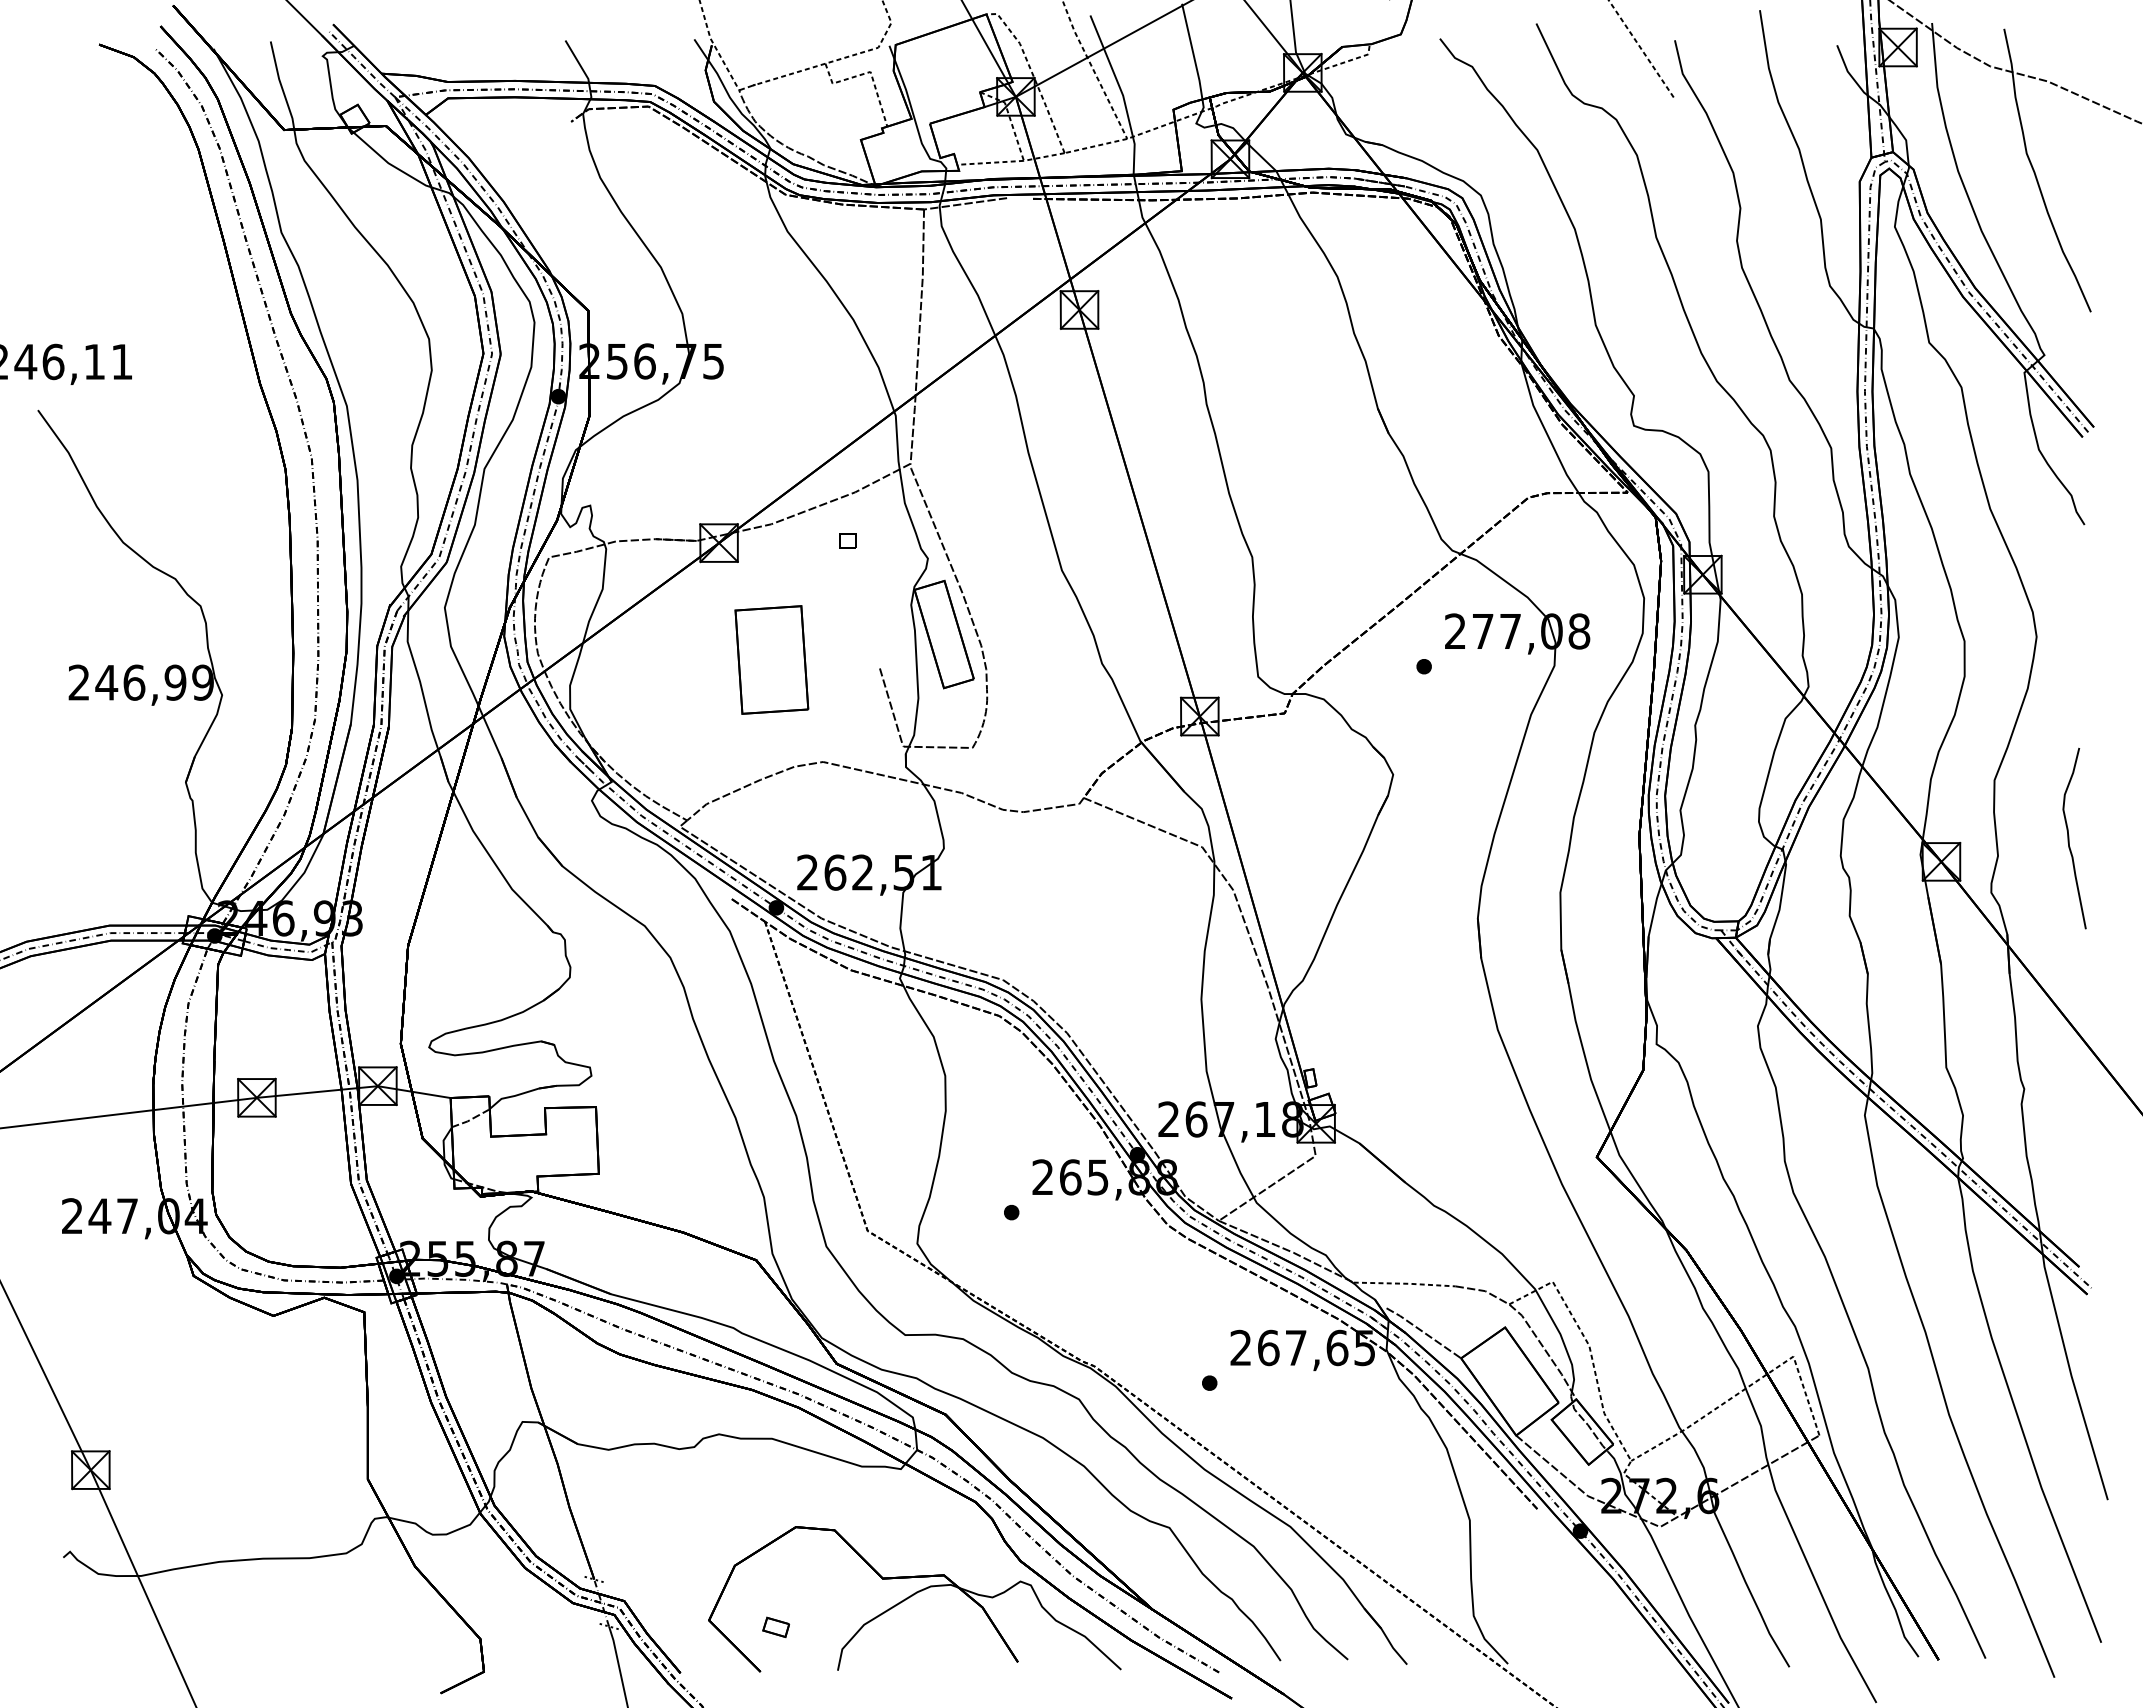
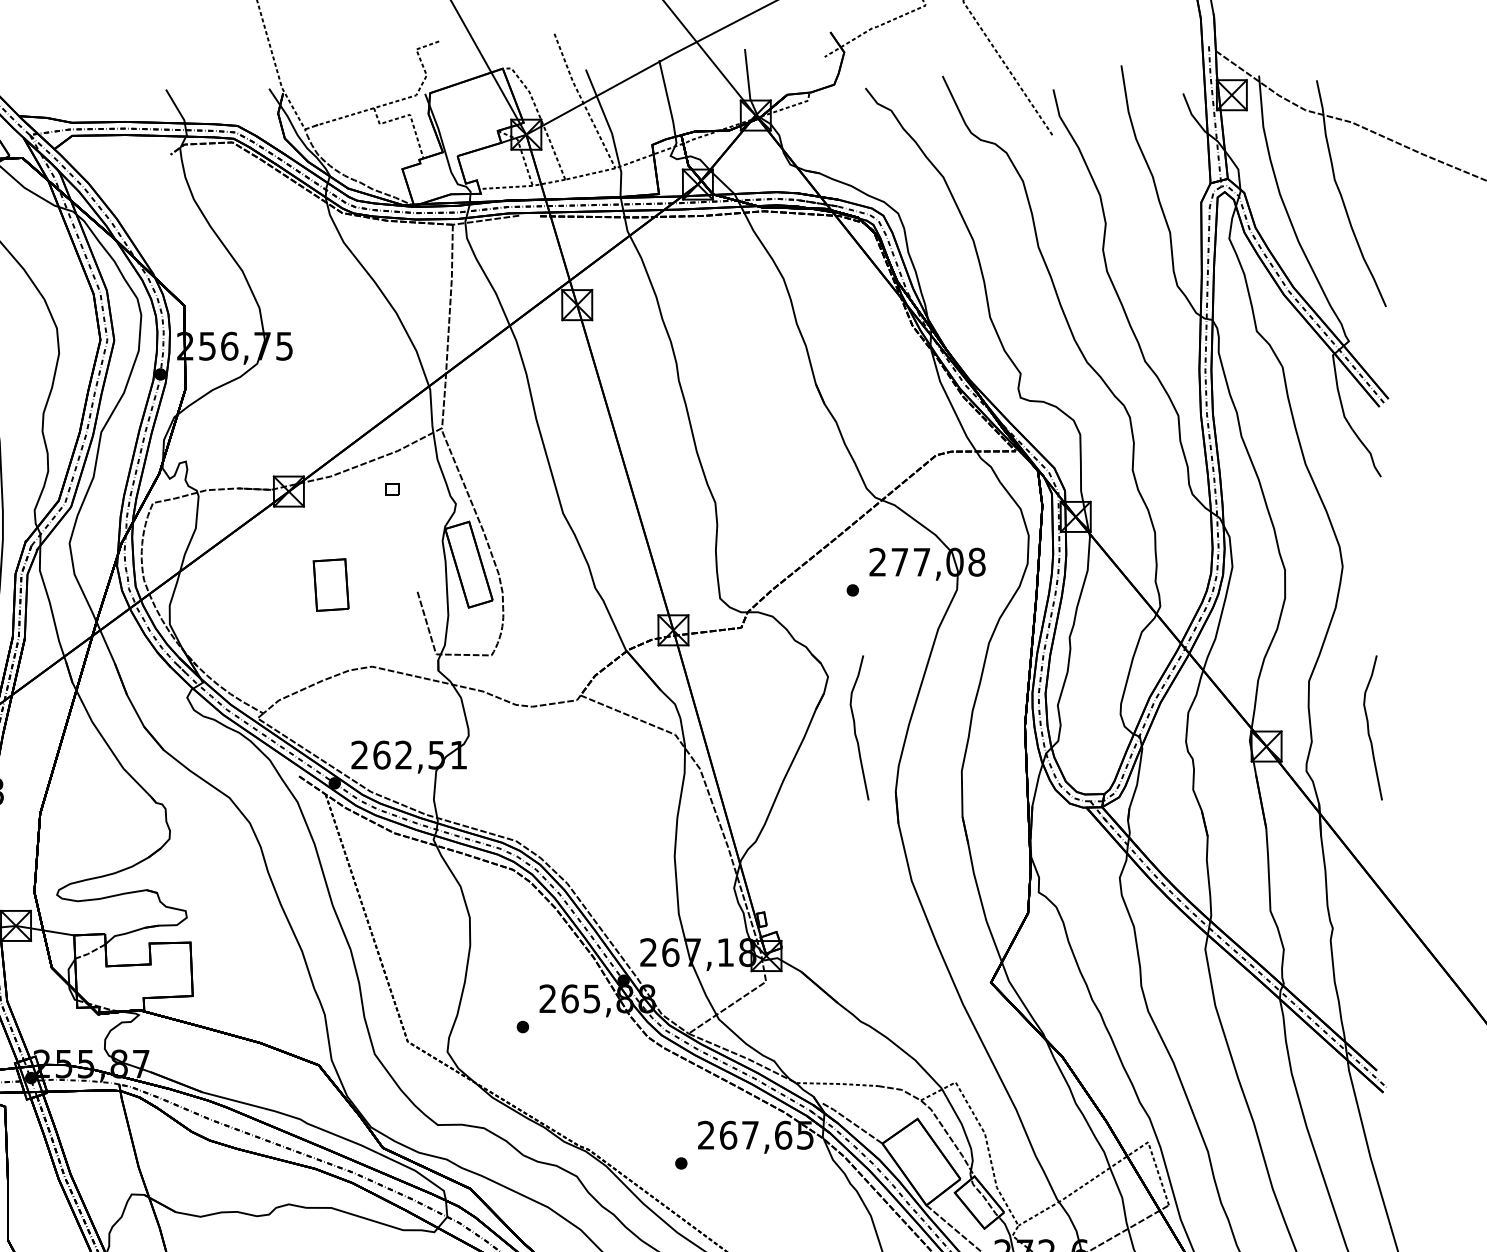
part: (771, 659) -> (330, 584), size x0.6
curve: (1427, 838) -> (855, 727), added

